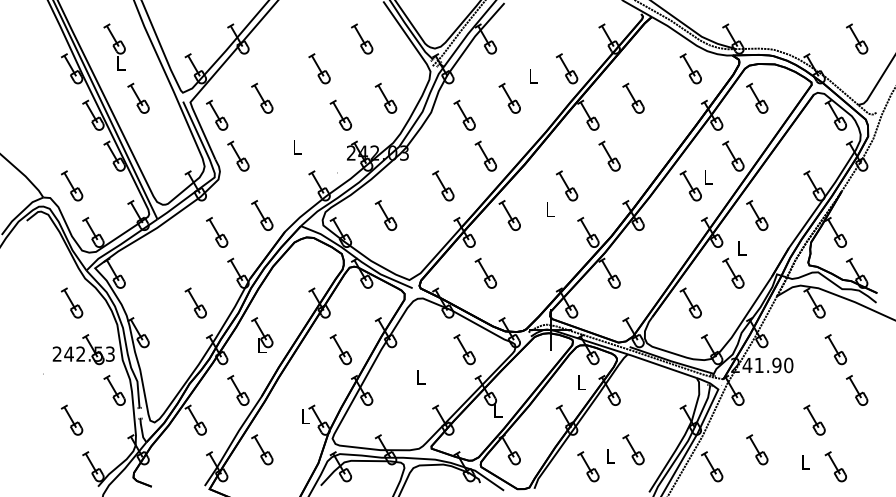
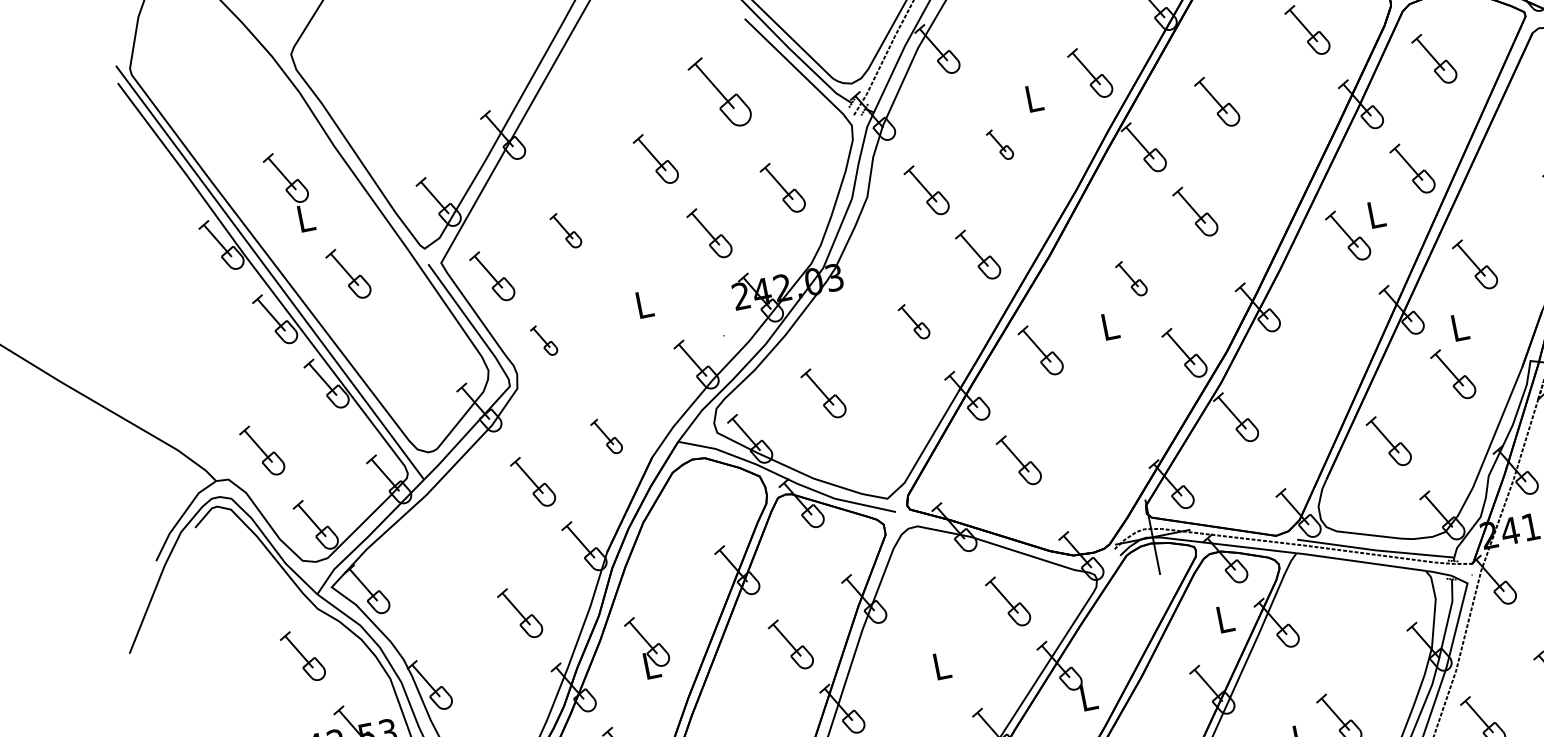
part: (362, 38) -> (721, 91), size x1.4
part: (262, 97) -> (566, 229), size x0.7
part: (509, 97) -> (999, 143), size x0.6
part: (238, 155) -> (544, 339), size x0.6
part: (443, 185) -> (914, 320), size x0.7
part: (567, 185) -> (1131, 277), size x0.7
part: (262, 215) -> (607, 436), size x0.7

